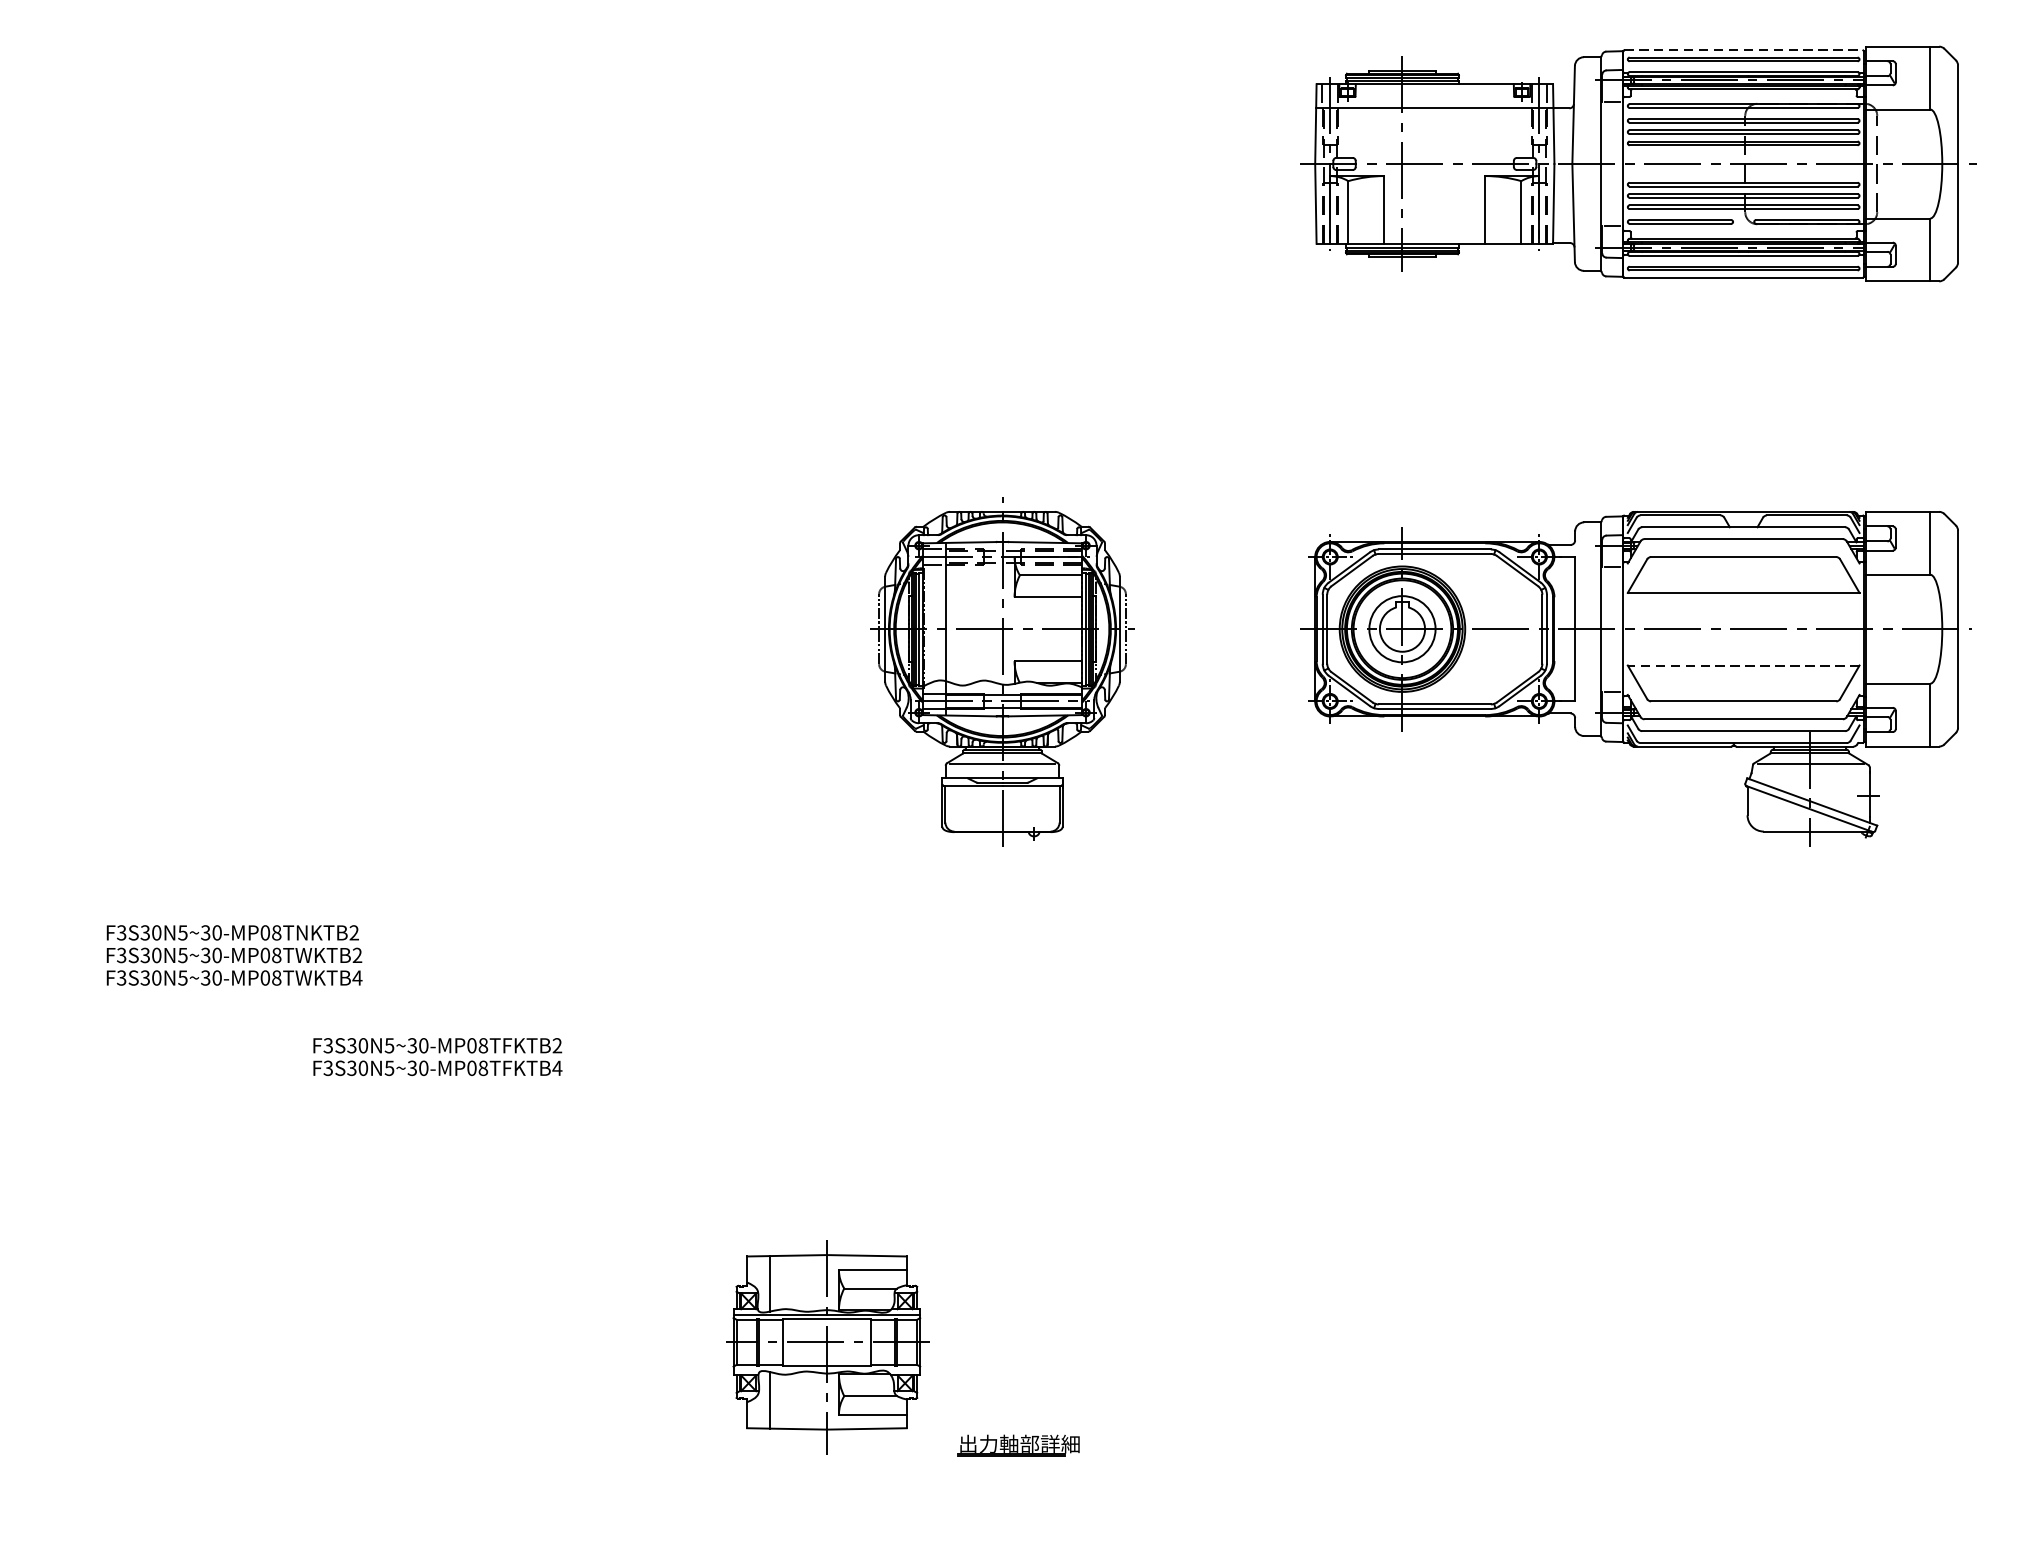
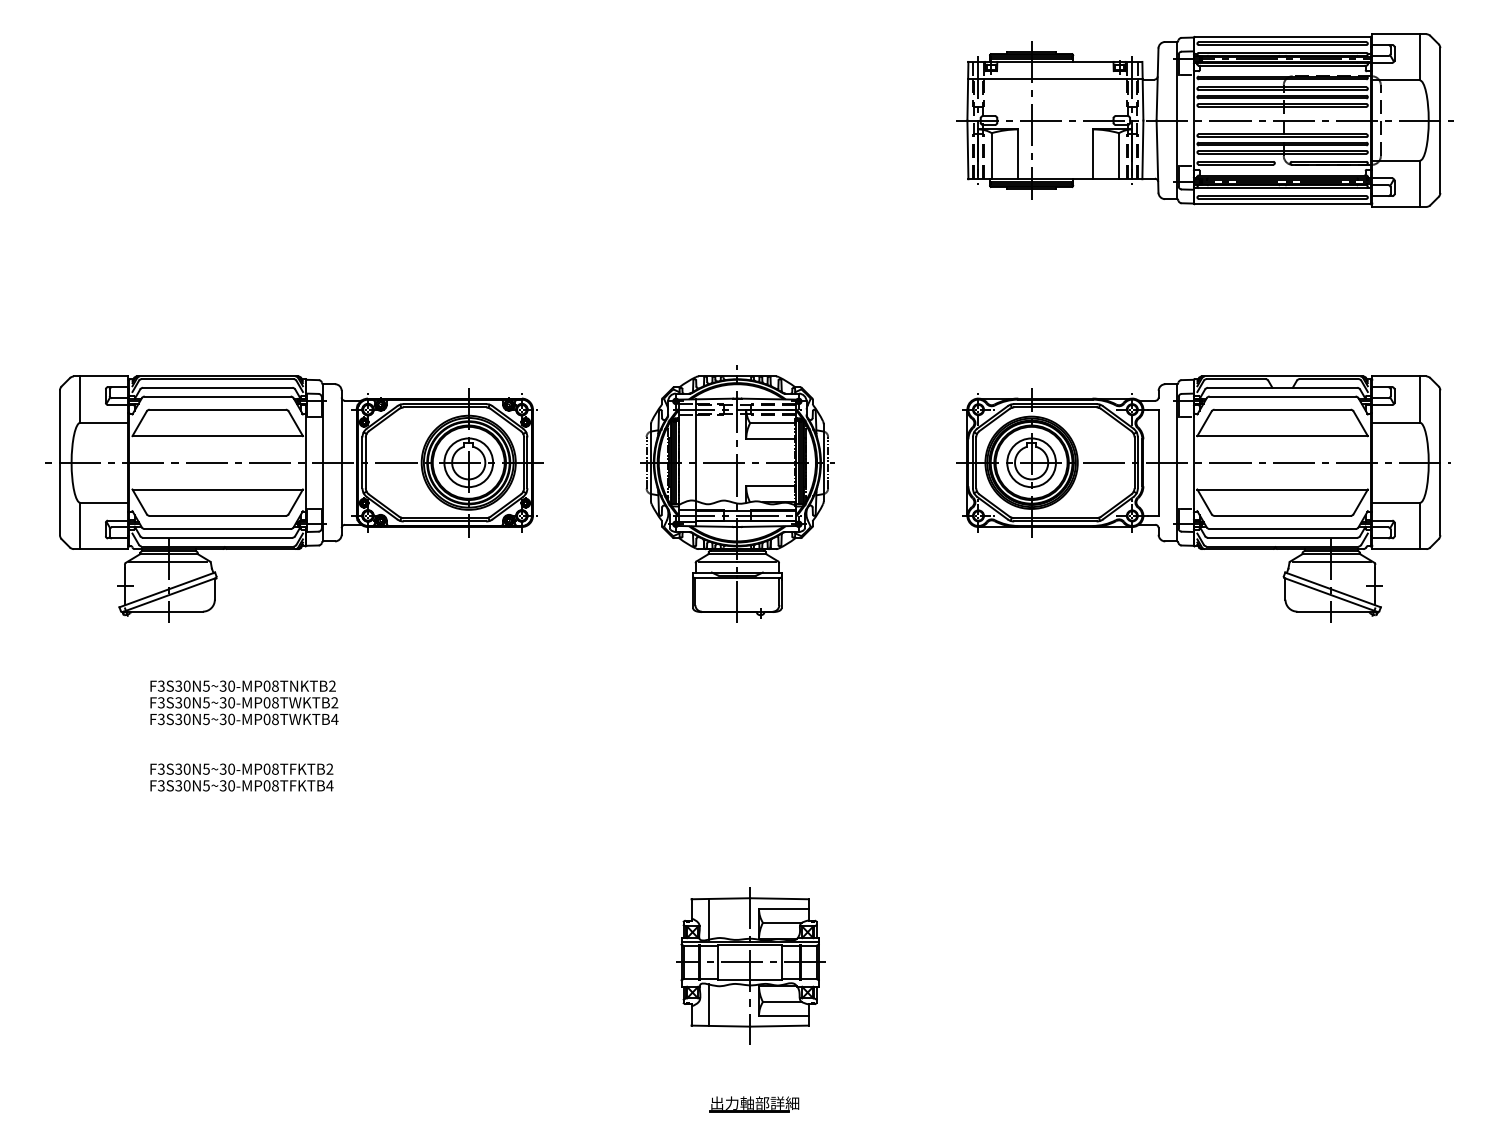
line: (1744, 51) -> (1283, 37), dashed -> solid
line: (1743, 665) -> (1282, 489), dashed -> solid
part: (400, 677) -> (294, 498), added
text: (234, 955) -> (244, 702), moved
text: (437, 1056) -> (241, 777), moved
part: (827, 1346) -> (750, 965), moved
part: (1019, 1445) -> (754, 1104), moved

